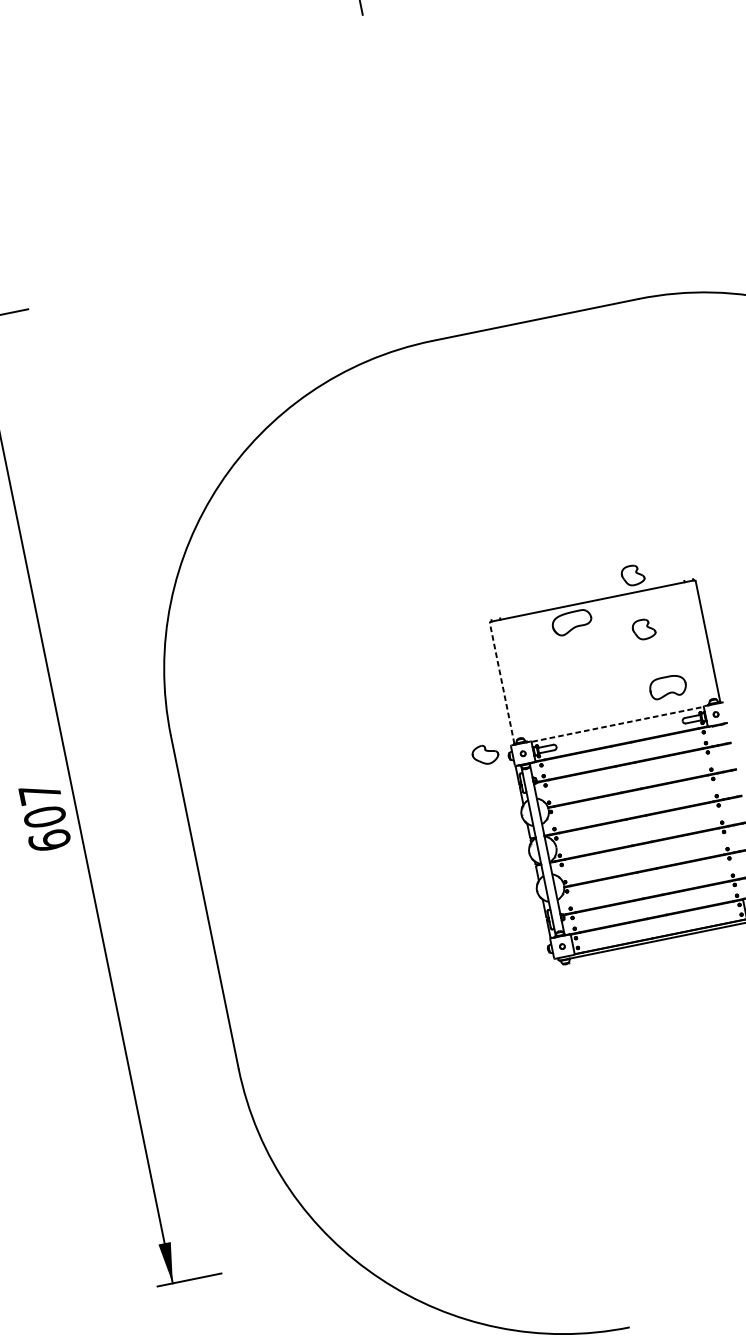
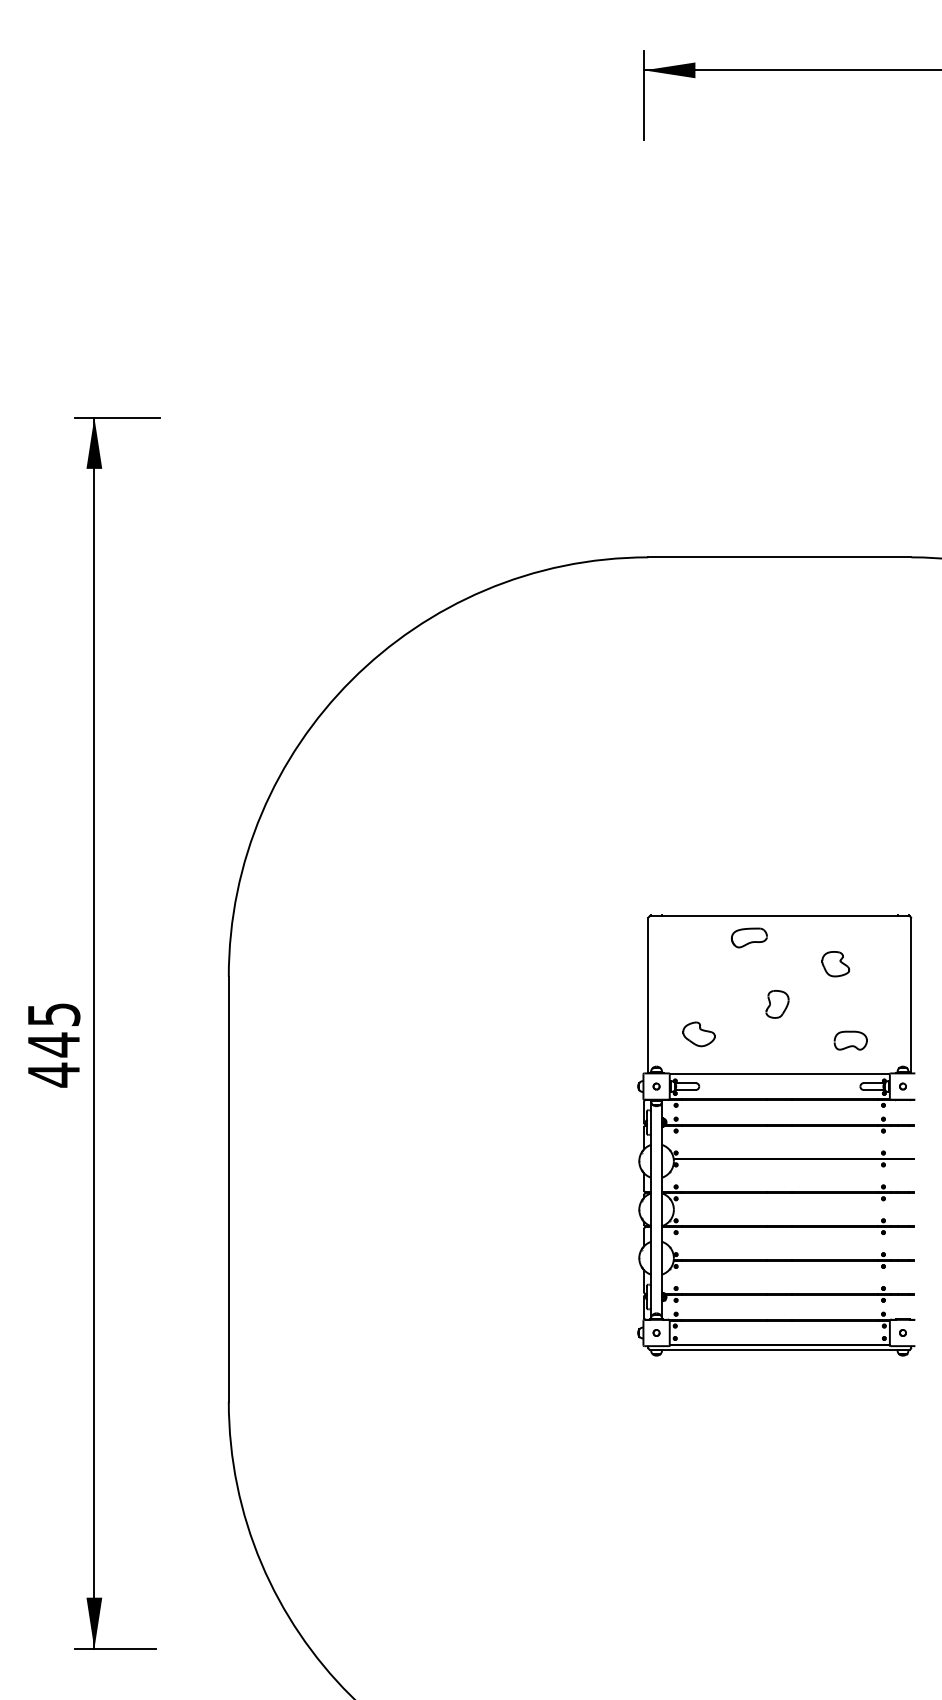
part: (632, 575) -> (835, 895), removed
part: (572, 622) -> (749, 937), size x0.71
part: (604, 670) -> (777, 1004), added
line: (502, 682) -> (648, 994), dashed -> solid
part: (667, 686) -> (850, 1040), size x0.71
line: (617, 724) -> (779, 1074), dashed -> solid
part: (485, 754) -> (698, 1034), moved
text: (44, 817) -> (53, 1045), 607 -> 445

